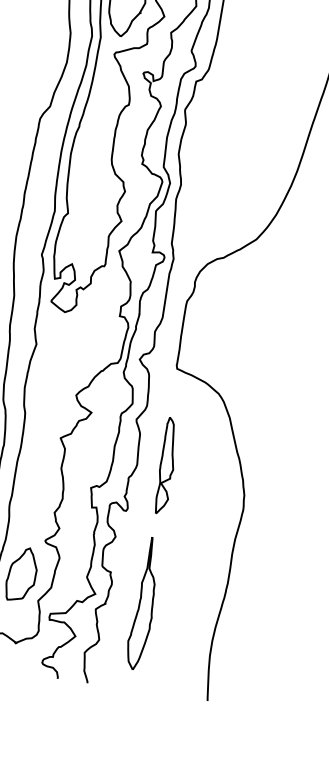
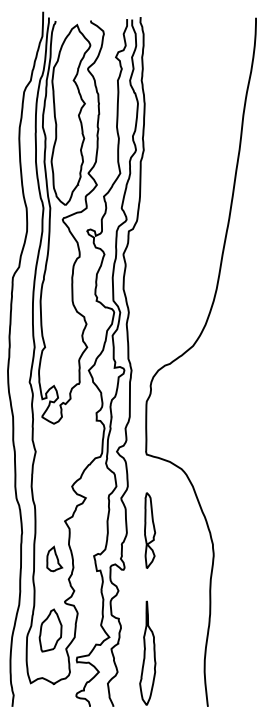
part: (40, 483) -> (54, 558), added
part: (143, 602) -> (147, 652), moved

